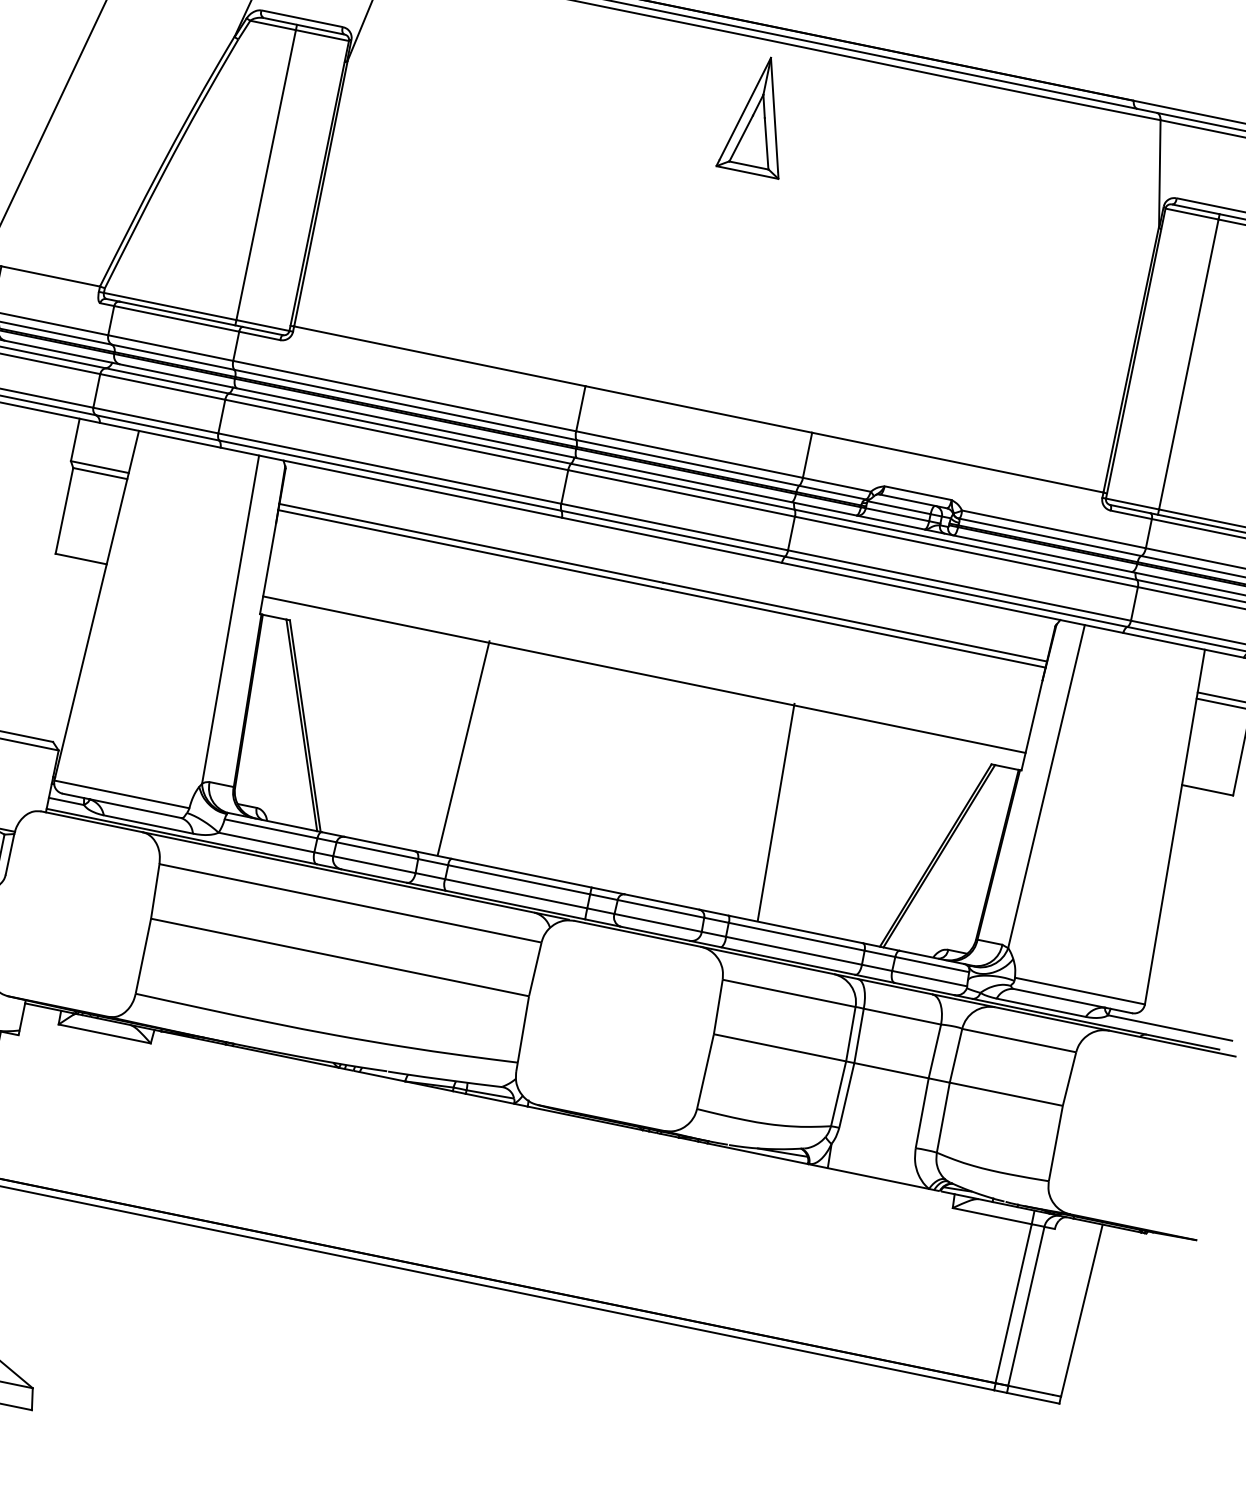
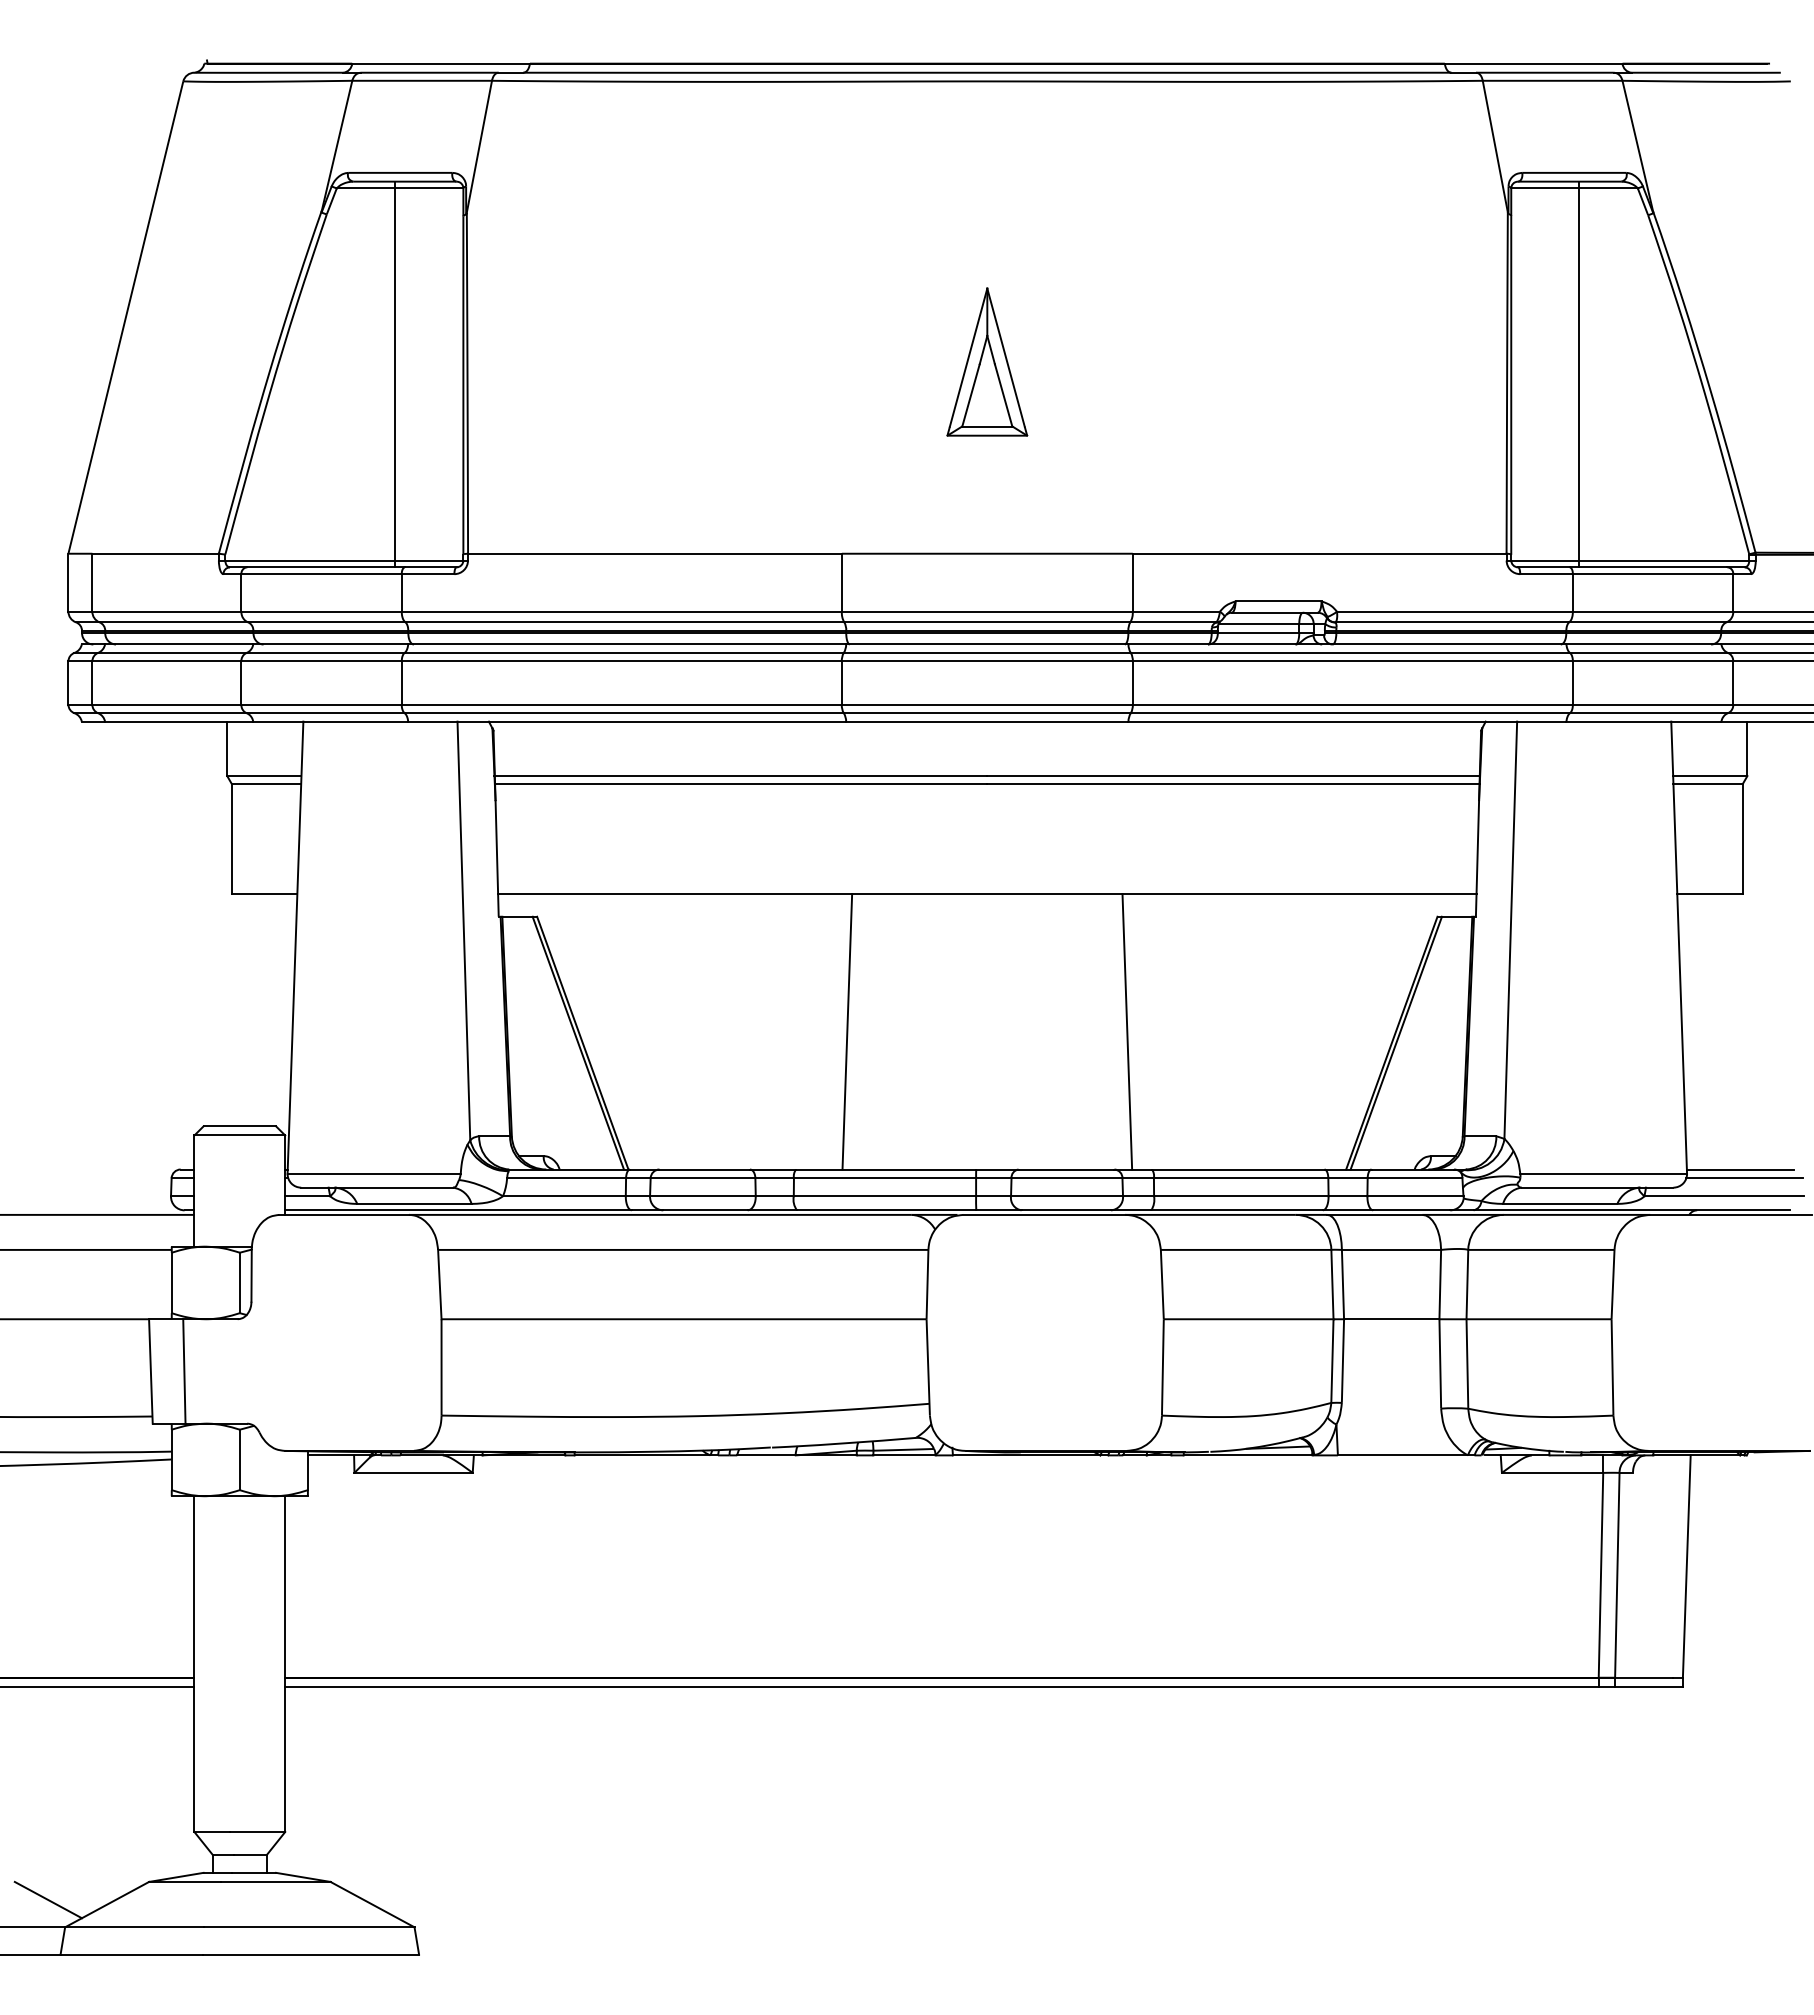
part: (759, 114) -> (987, 361), moved
line: (463, 747) -> (847, 1031), moved
line: (776, 811) -> (1127, 1031), moved
line: (1186, 1009) -> (1739, 1169), added
line: (1188, 1017) -> (1744, 1178), added

